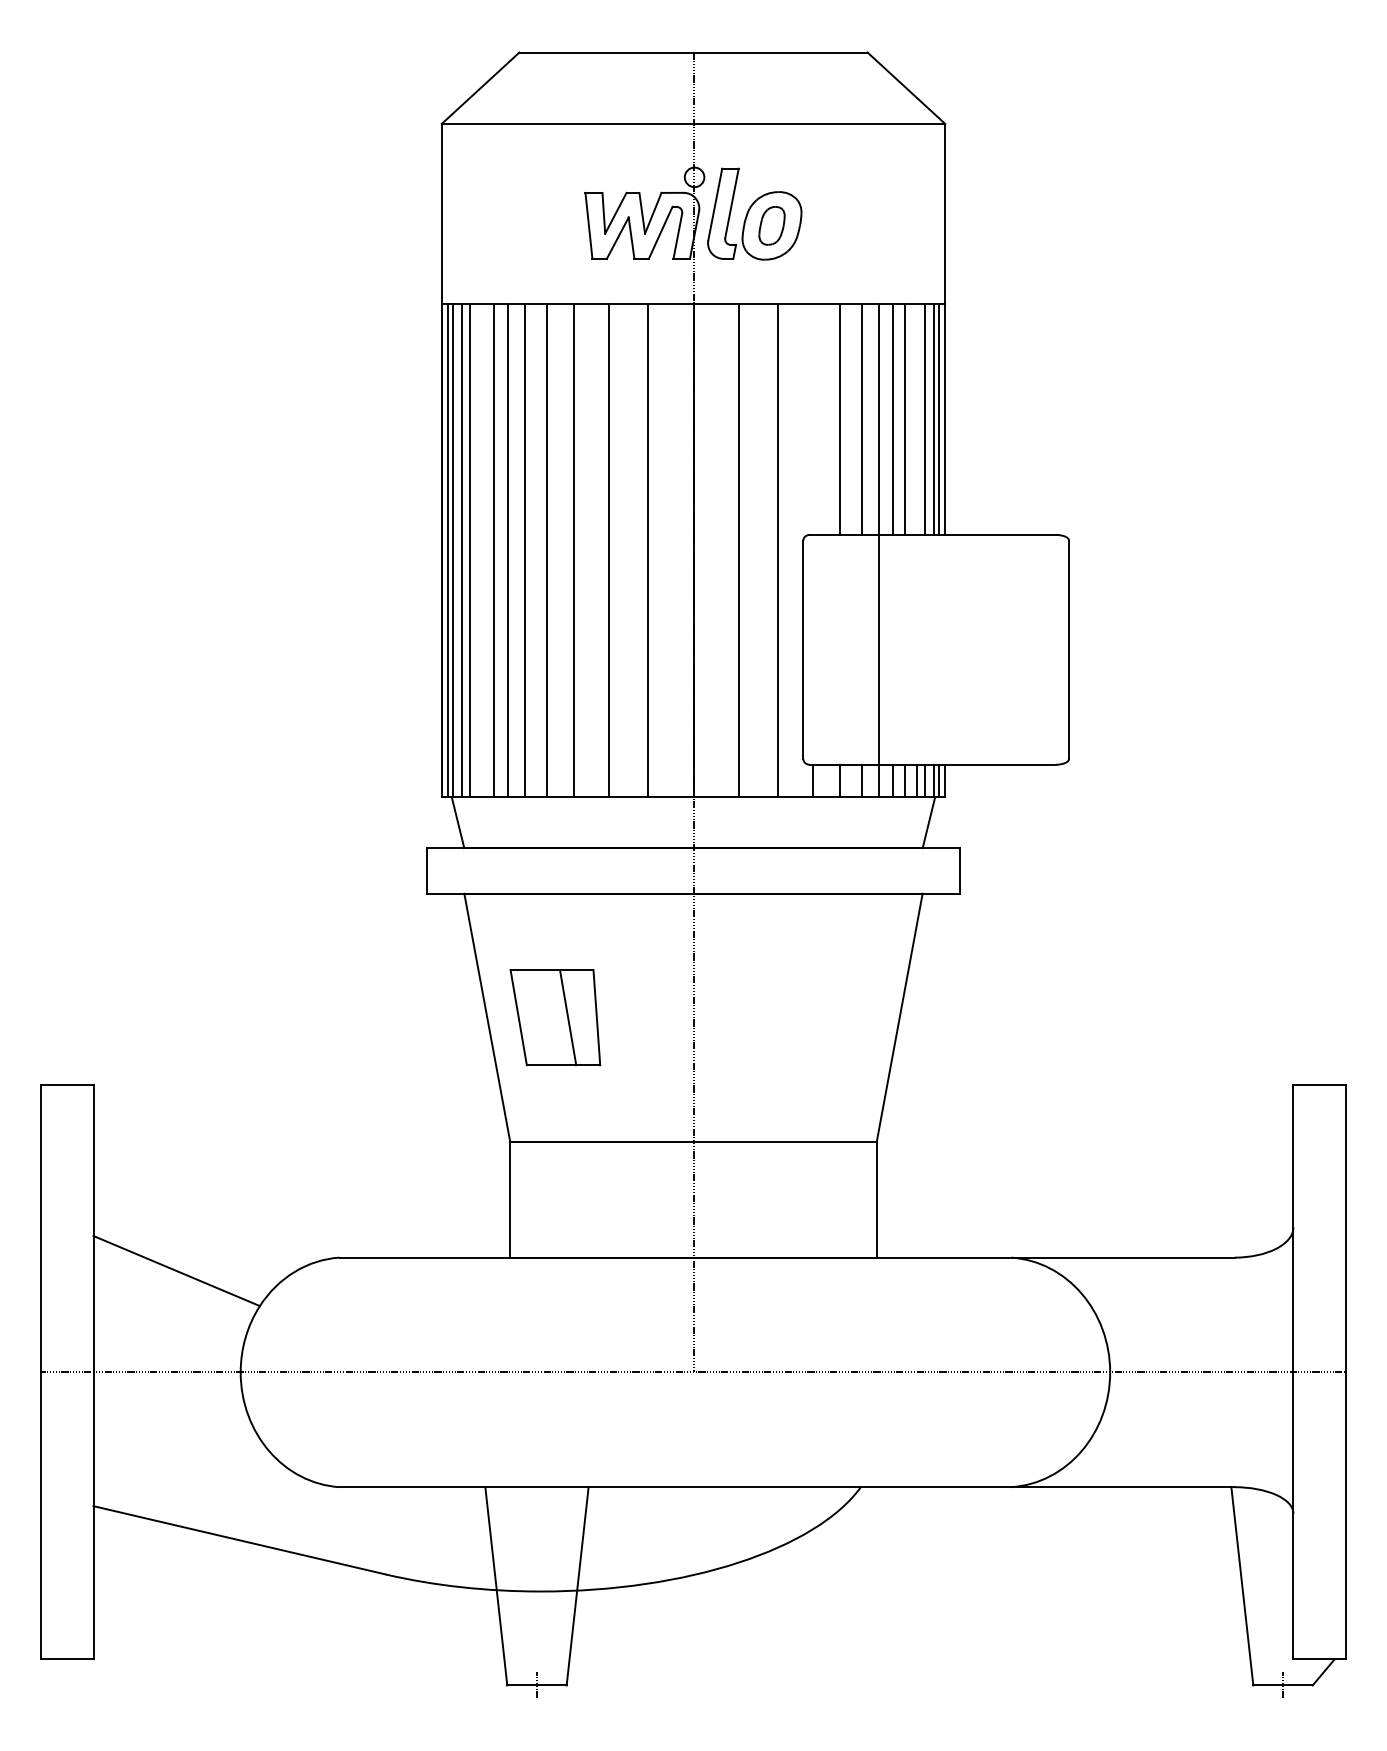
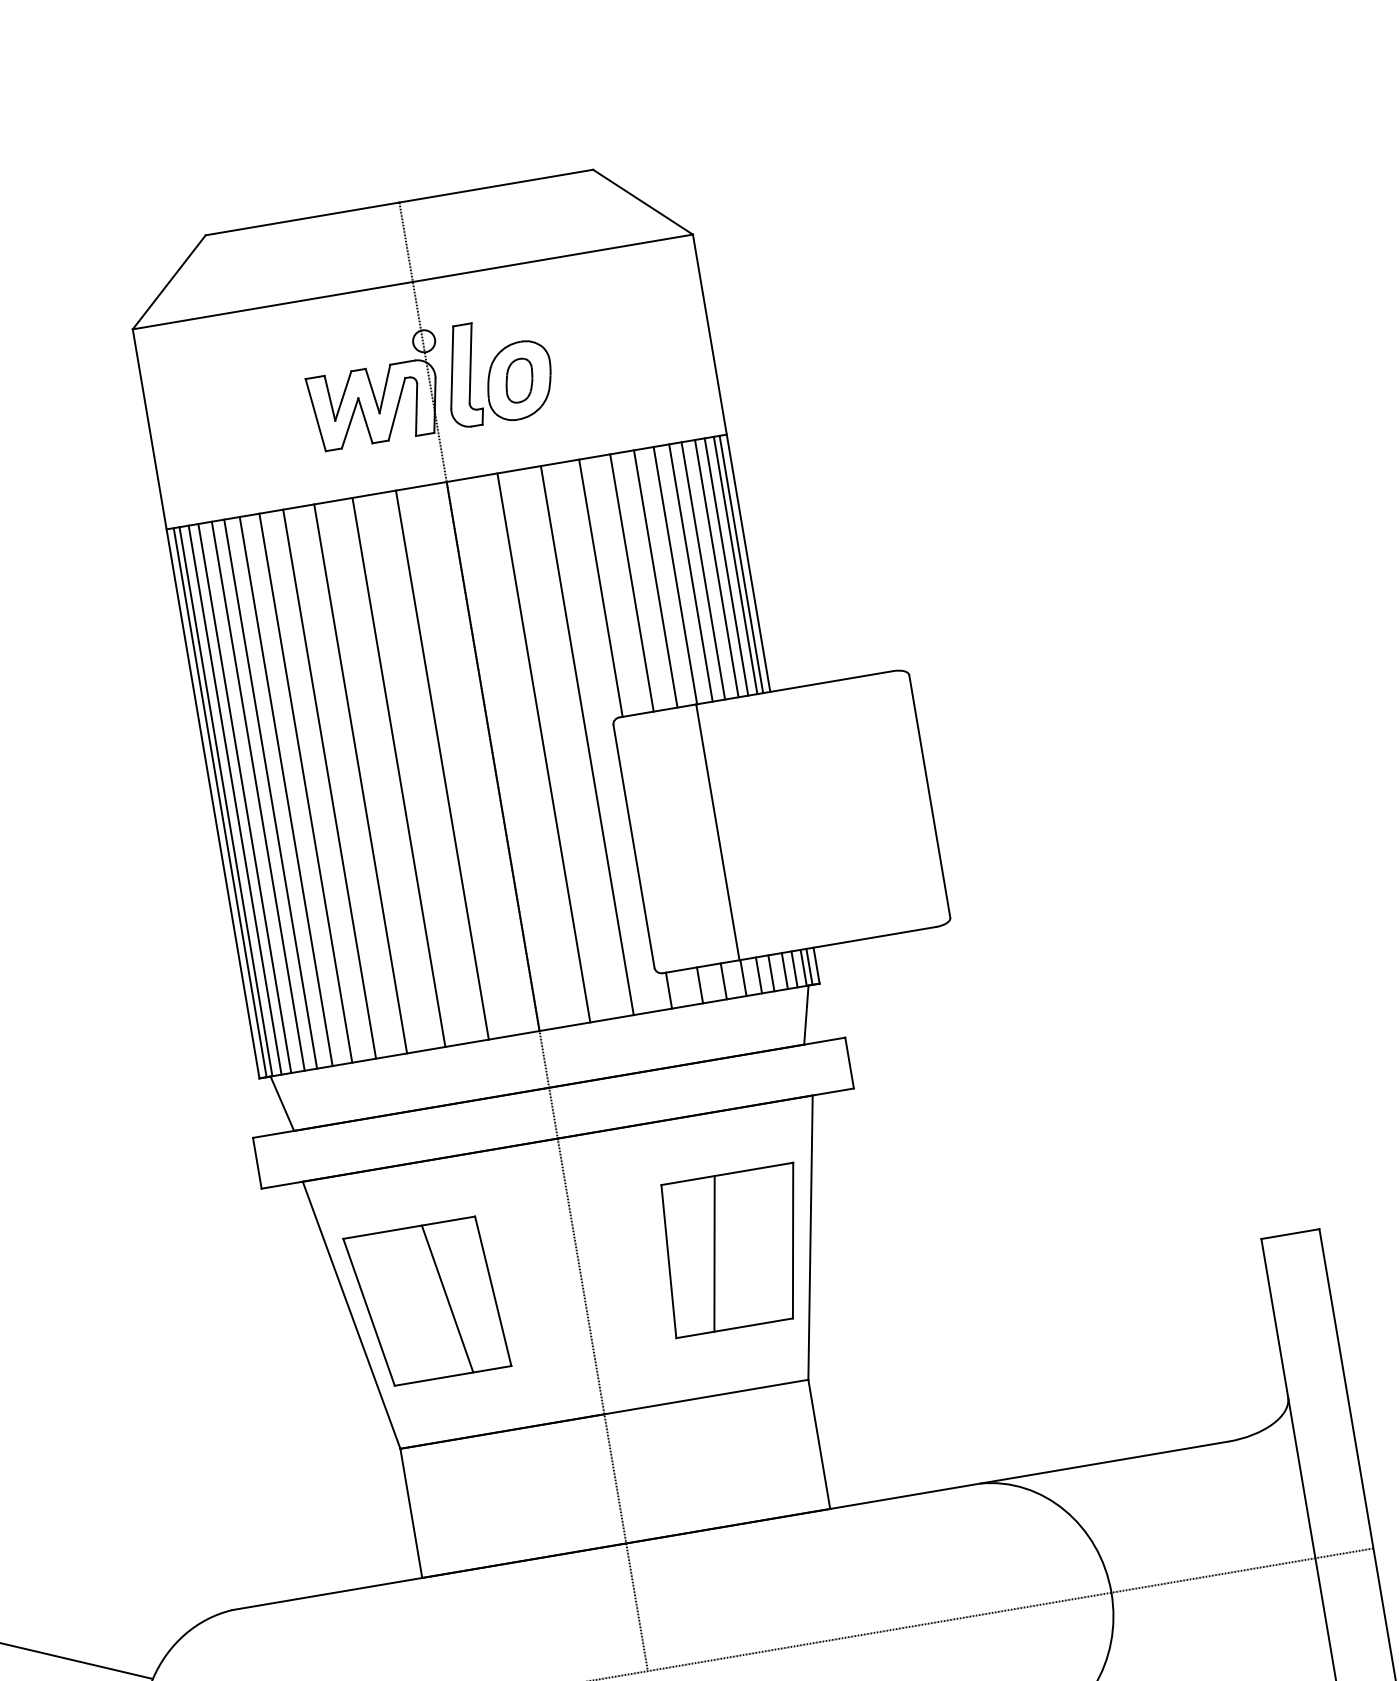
line: (812, 418) -> (600, 587), added
line: (916, 418) -> (716, 567), added
line: (482, 550) -> (258, 796), added
part: (555, 1017) -> (427, 1302), size x1.43
part: (831, 1017) -> (734, 1250), added

